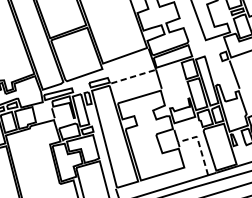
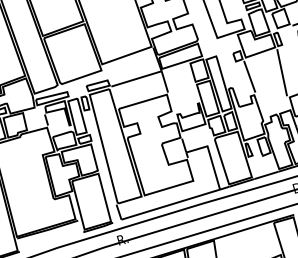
line: (134, 76) -> (137, 78), dashed -> solid
line: (199, 145) -> (210, 156), dashed -> solid

